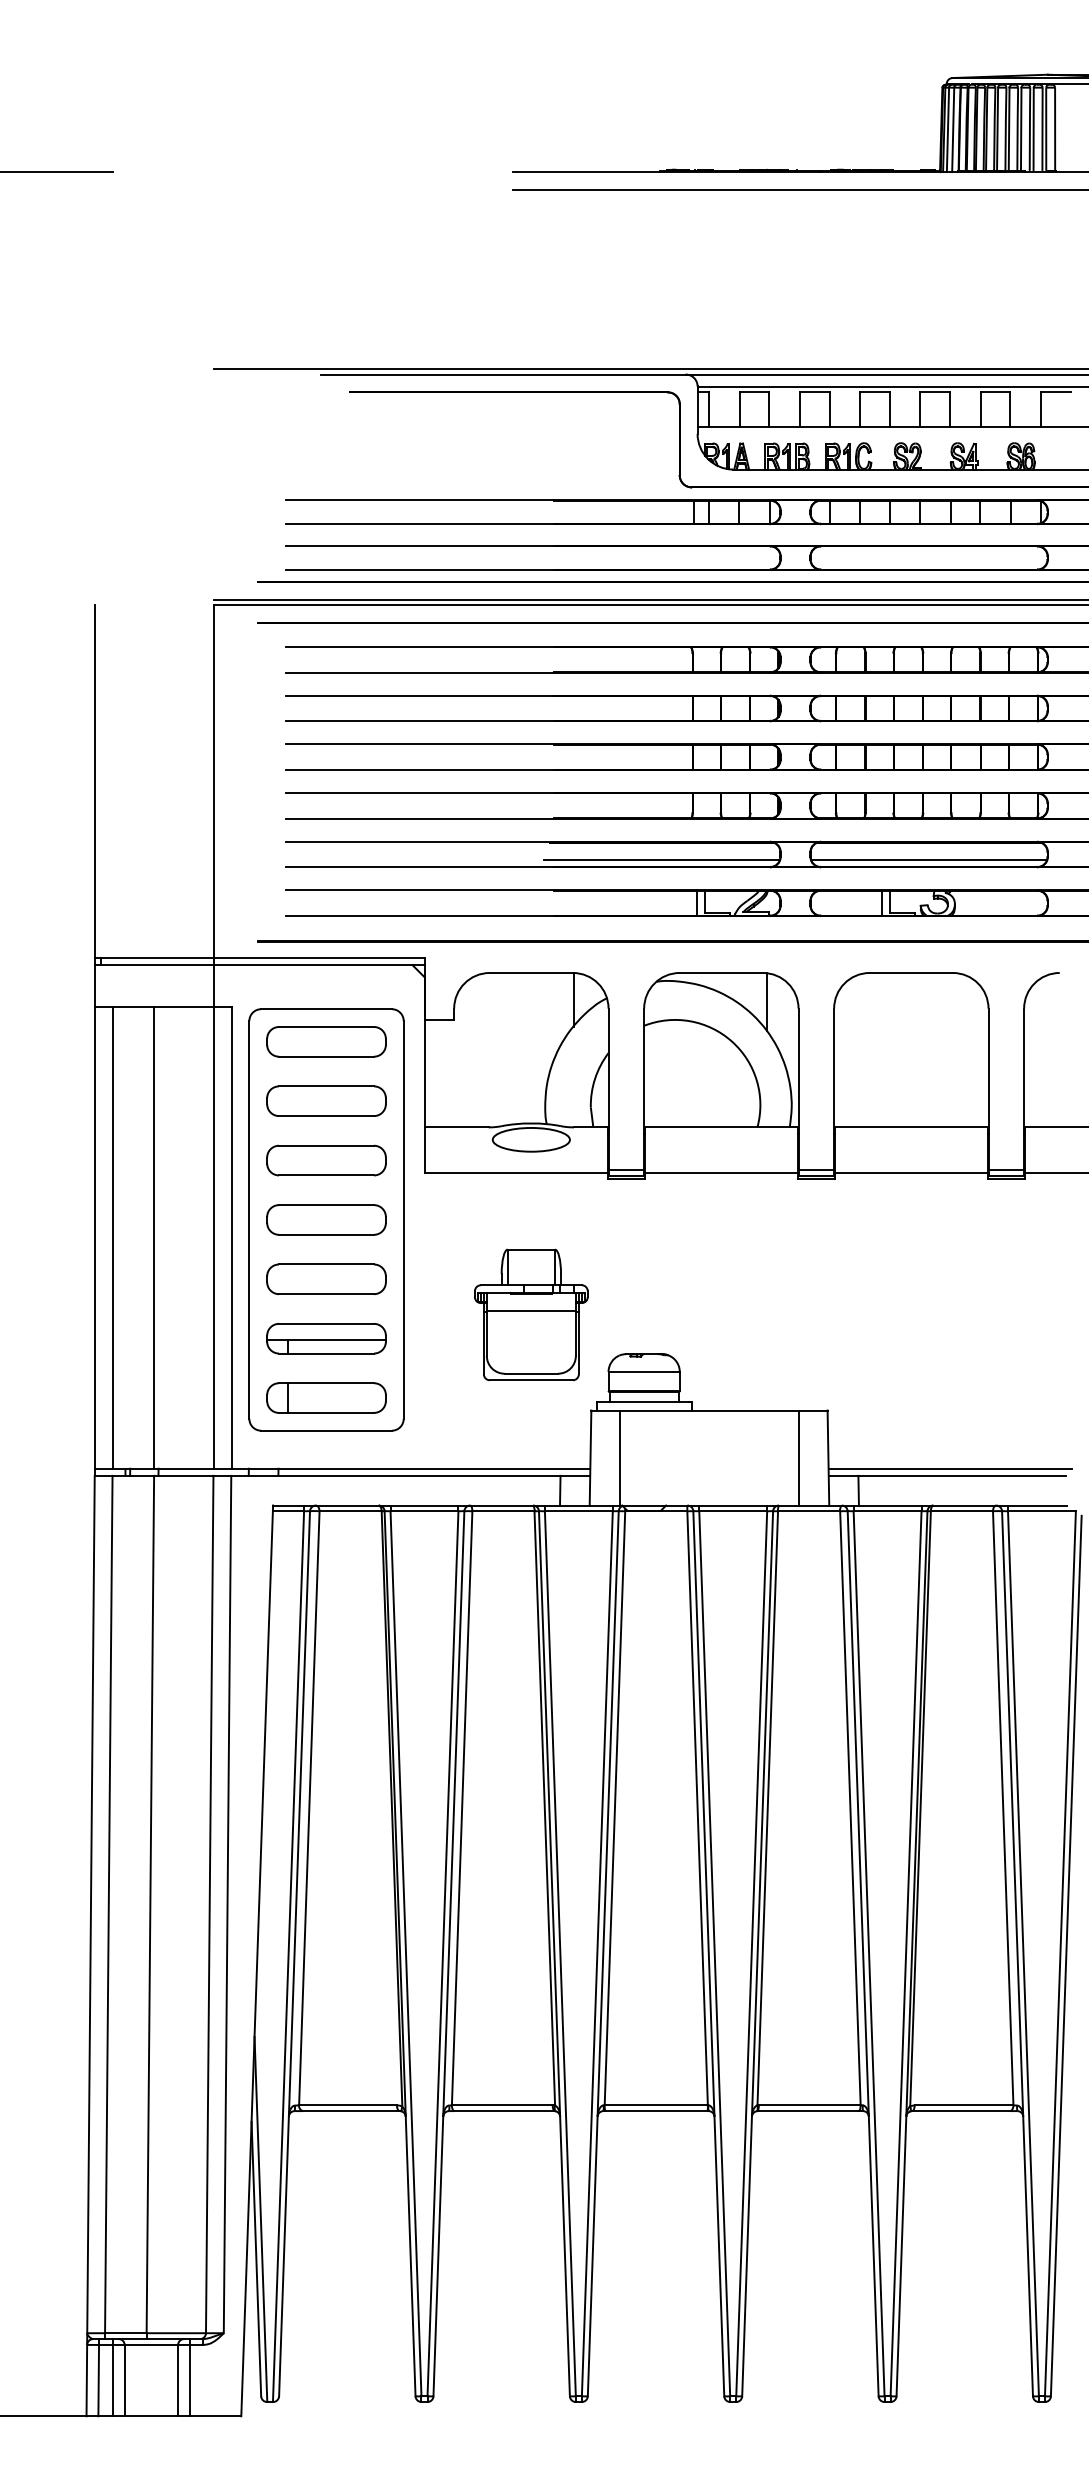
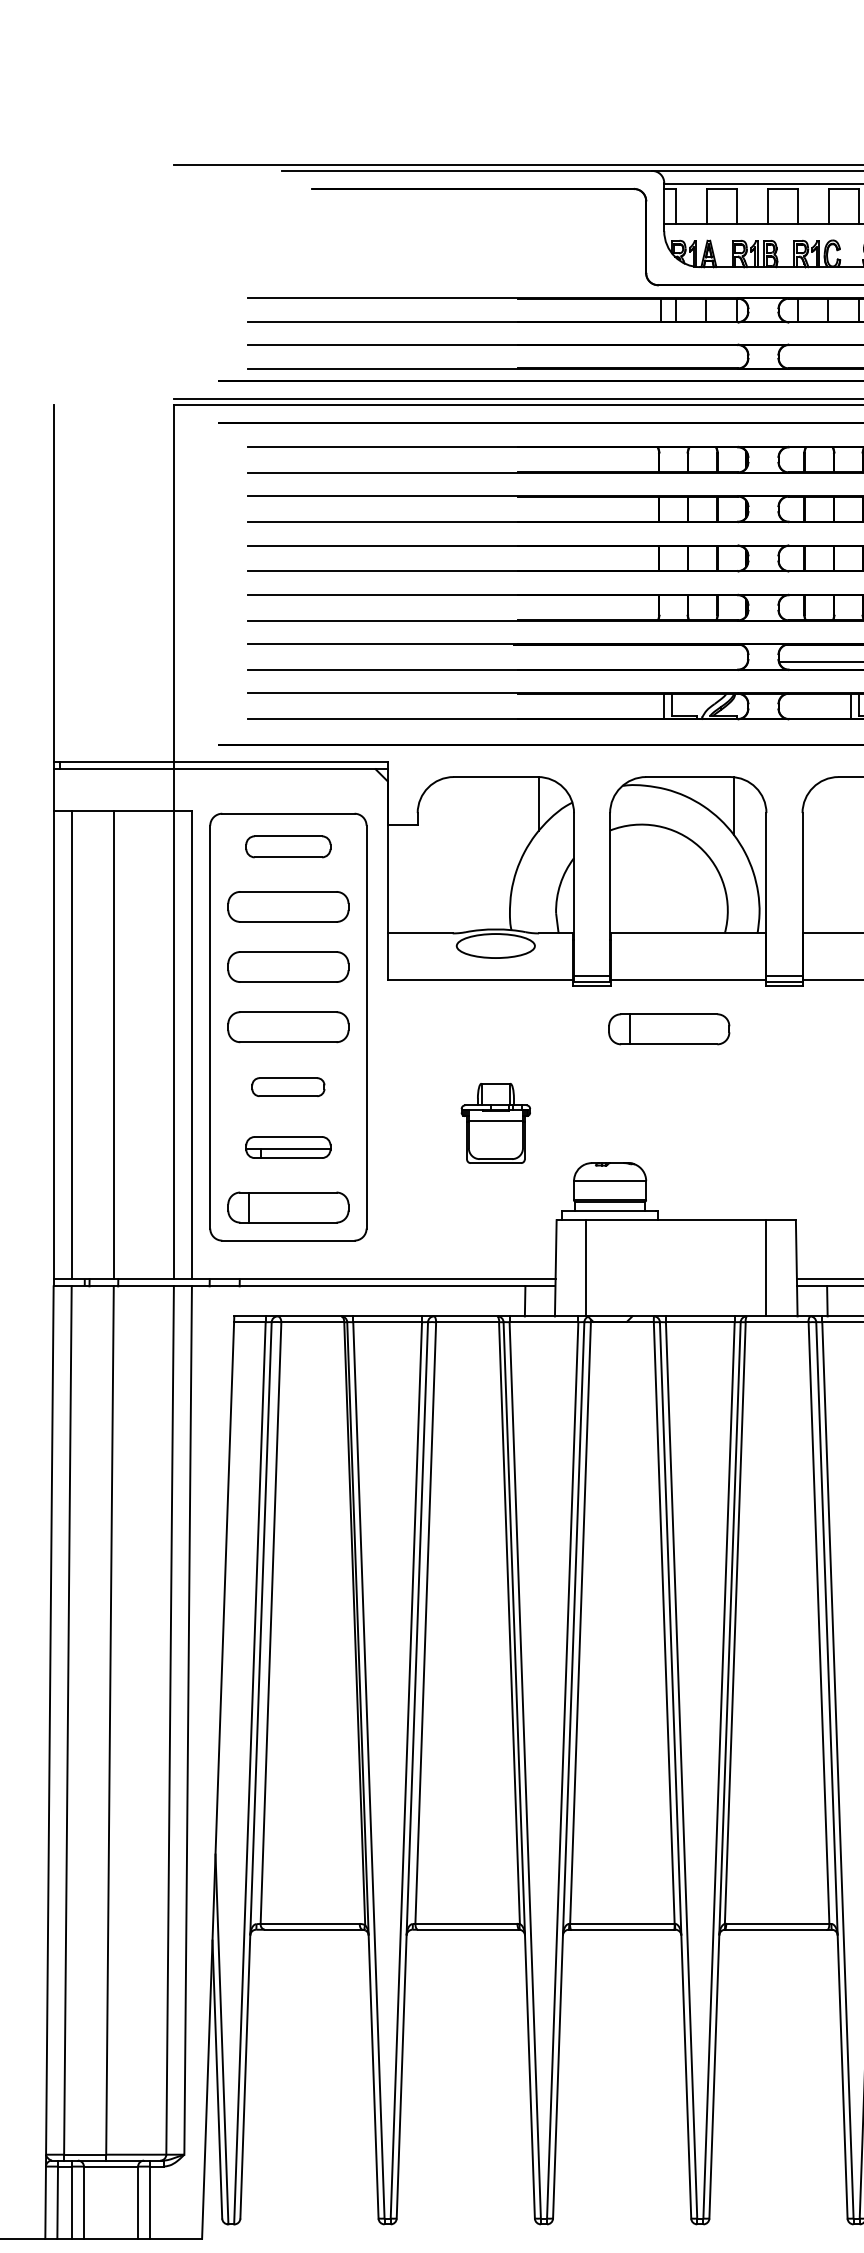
line: (661, 859) -> (627, 662), removed
part: (326, 1041) -> (288, 846), size x0.7
part: (702, 1221) -> (669, 1028), added
part: (326, 1278) -> (288, 1086), size x0.6
part: (531, 1314) -> (496, 1122), size x0.6
part: (326, 1338) -> (288, 1147), size x0.7

